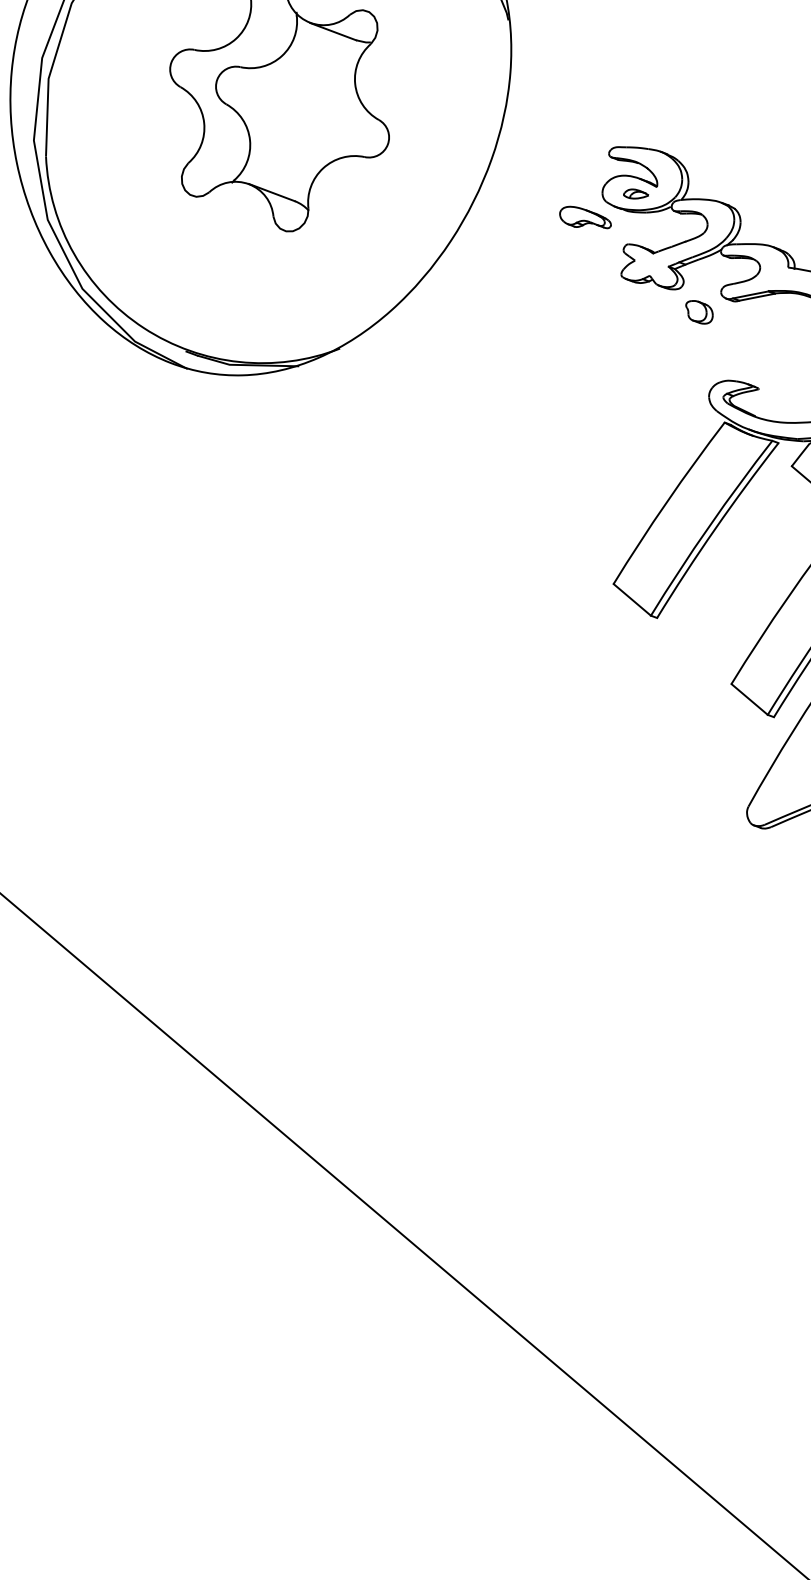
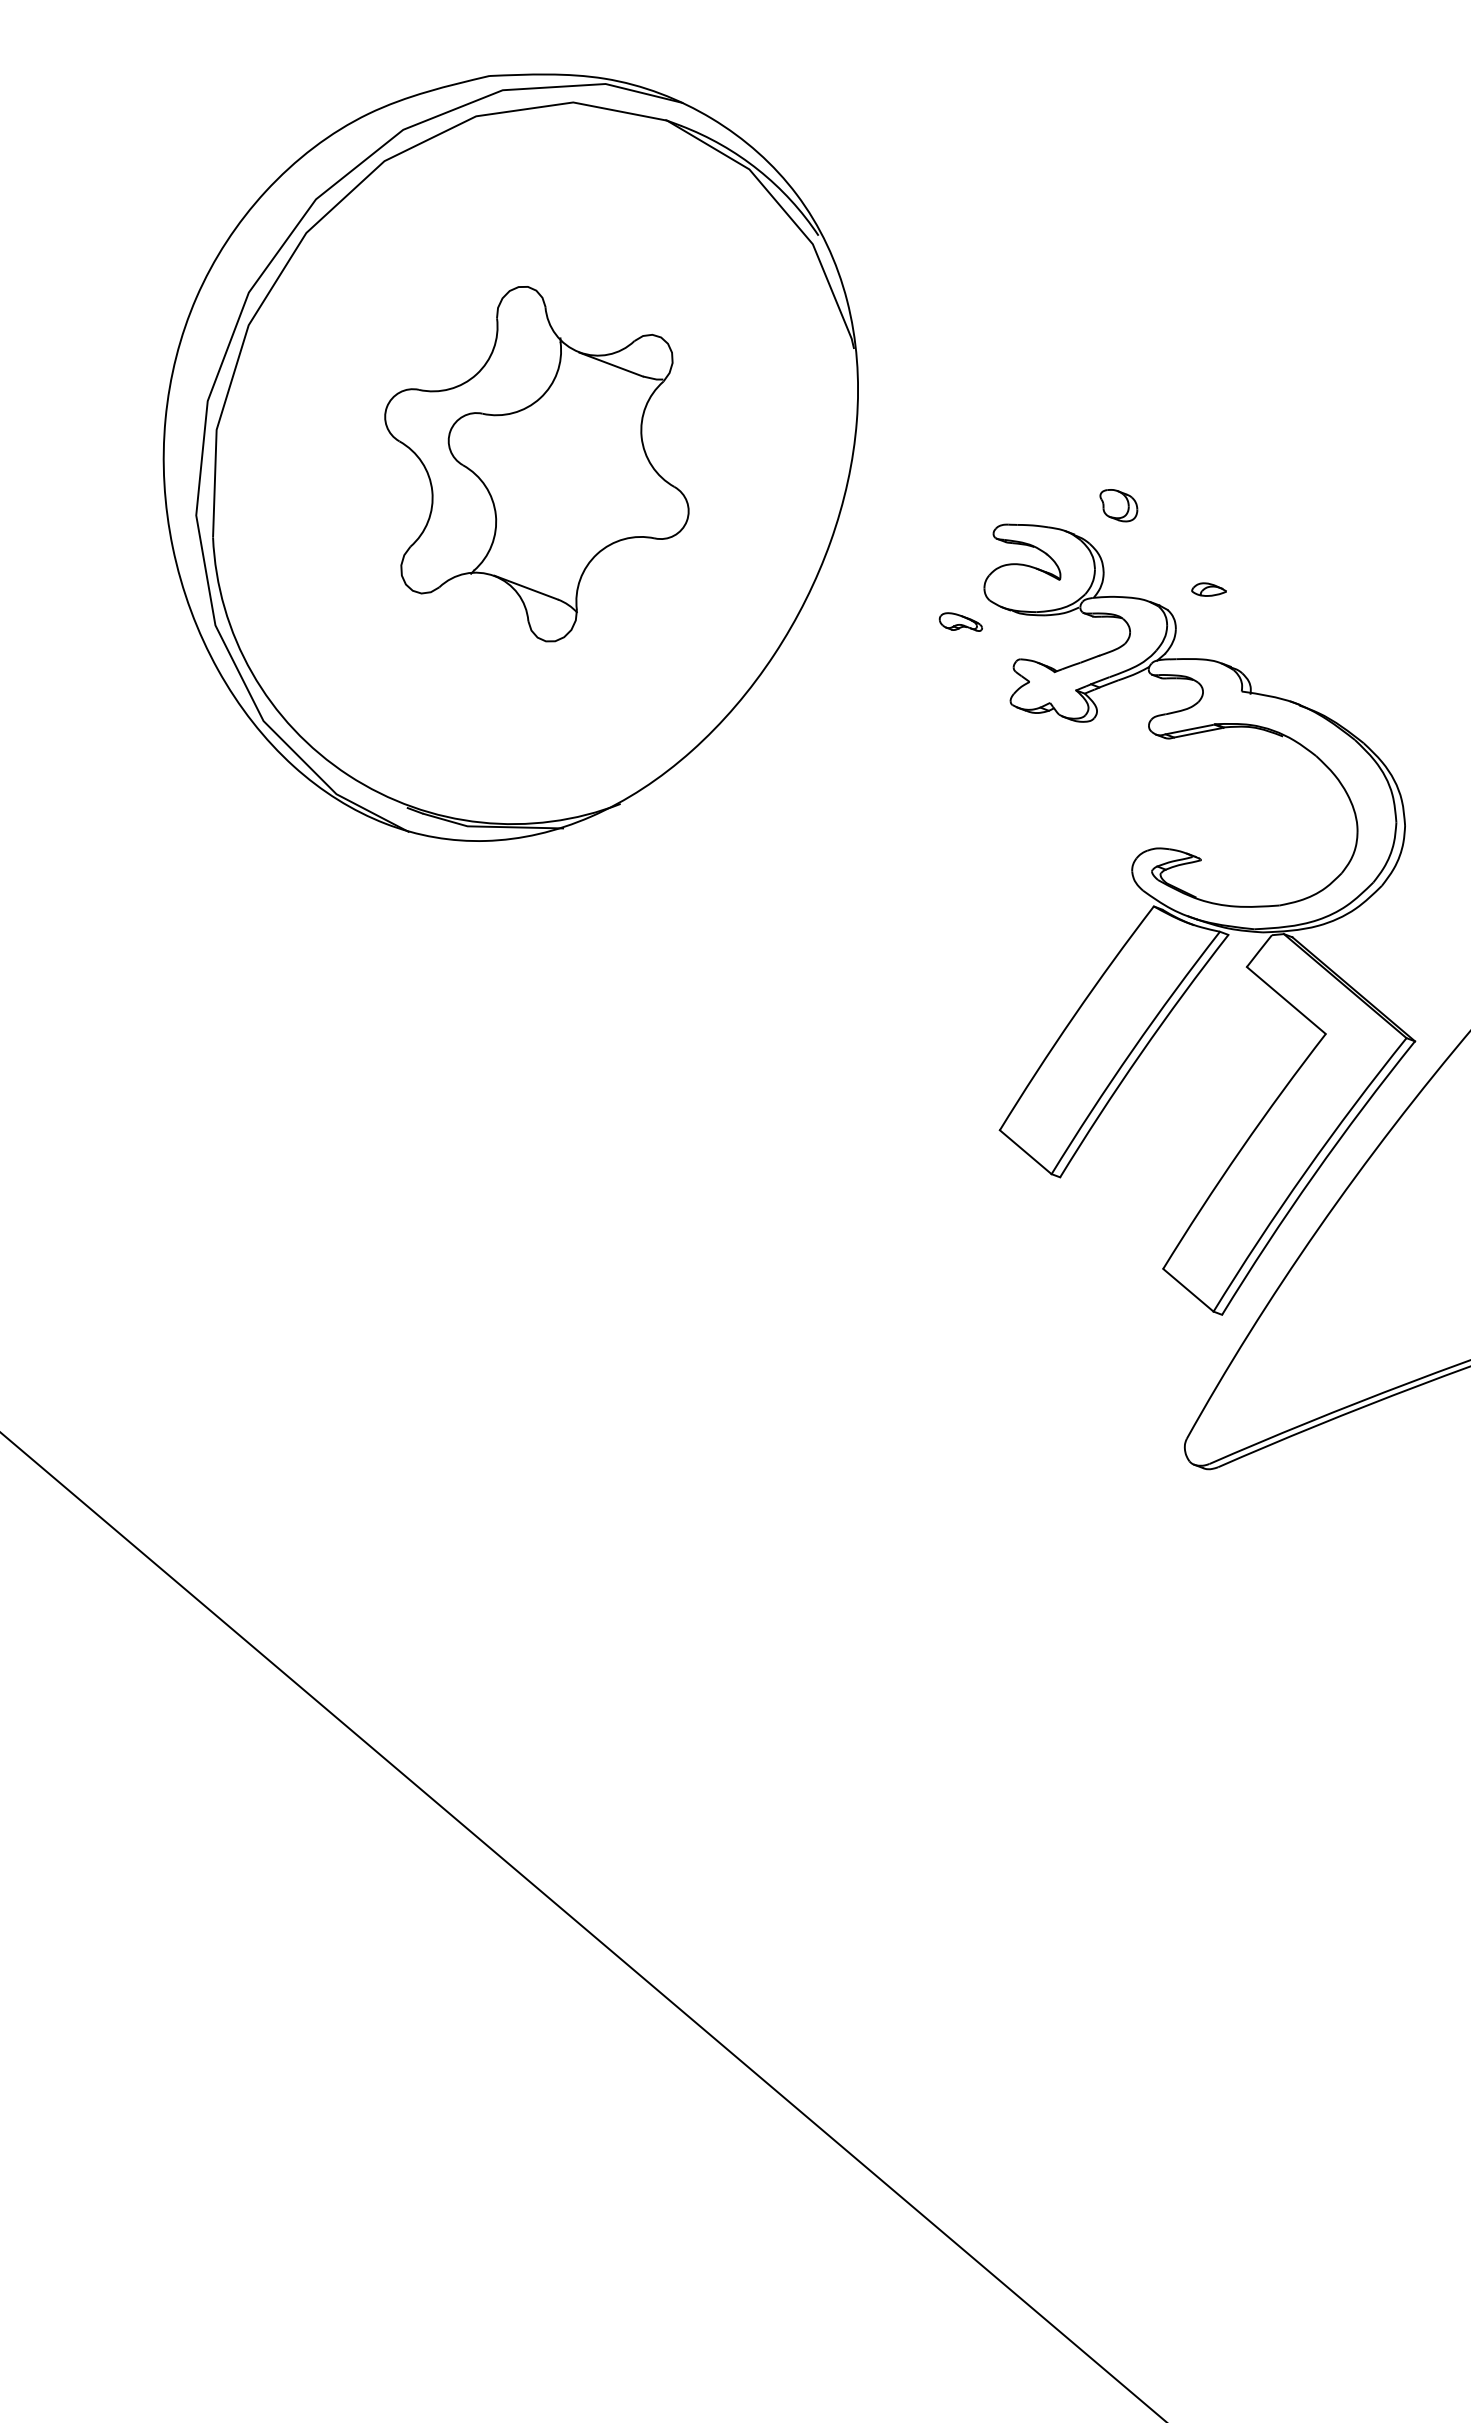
part: (635, 193) -> (1208, 589), moved
part: (585, 217) -> (960, 621), size x0.6
part: (699, 312) -> (1118, 505), moved

